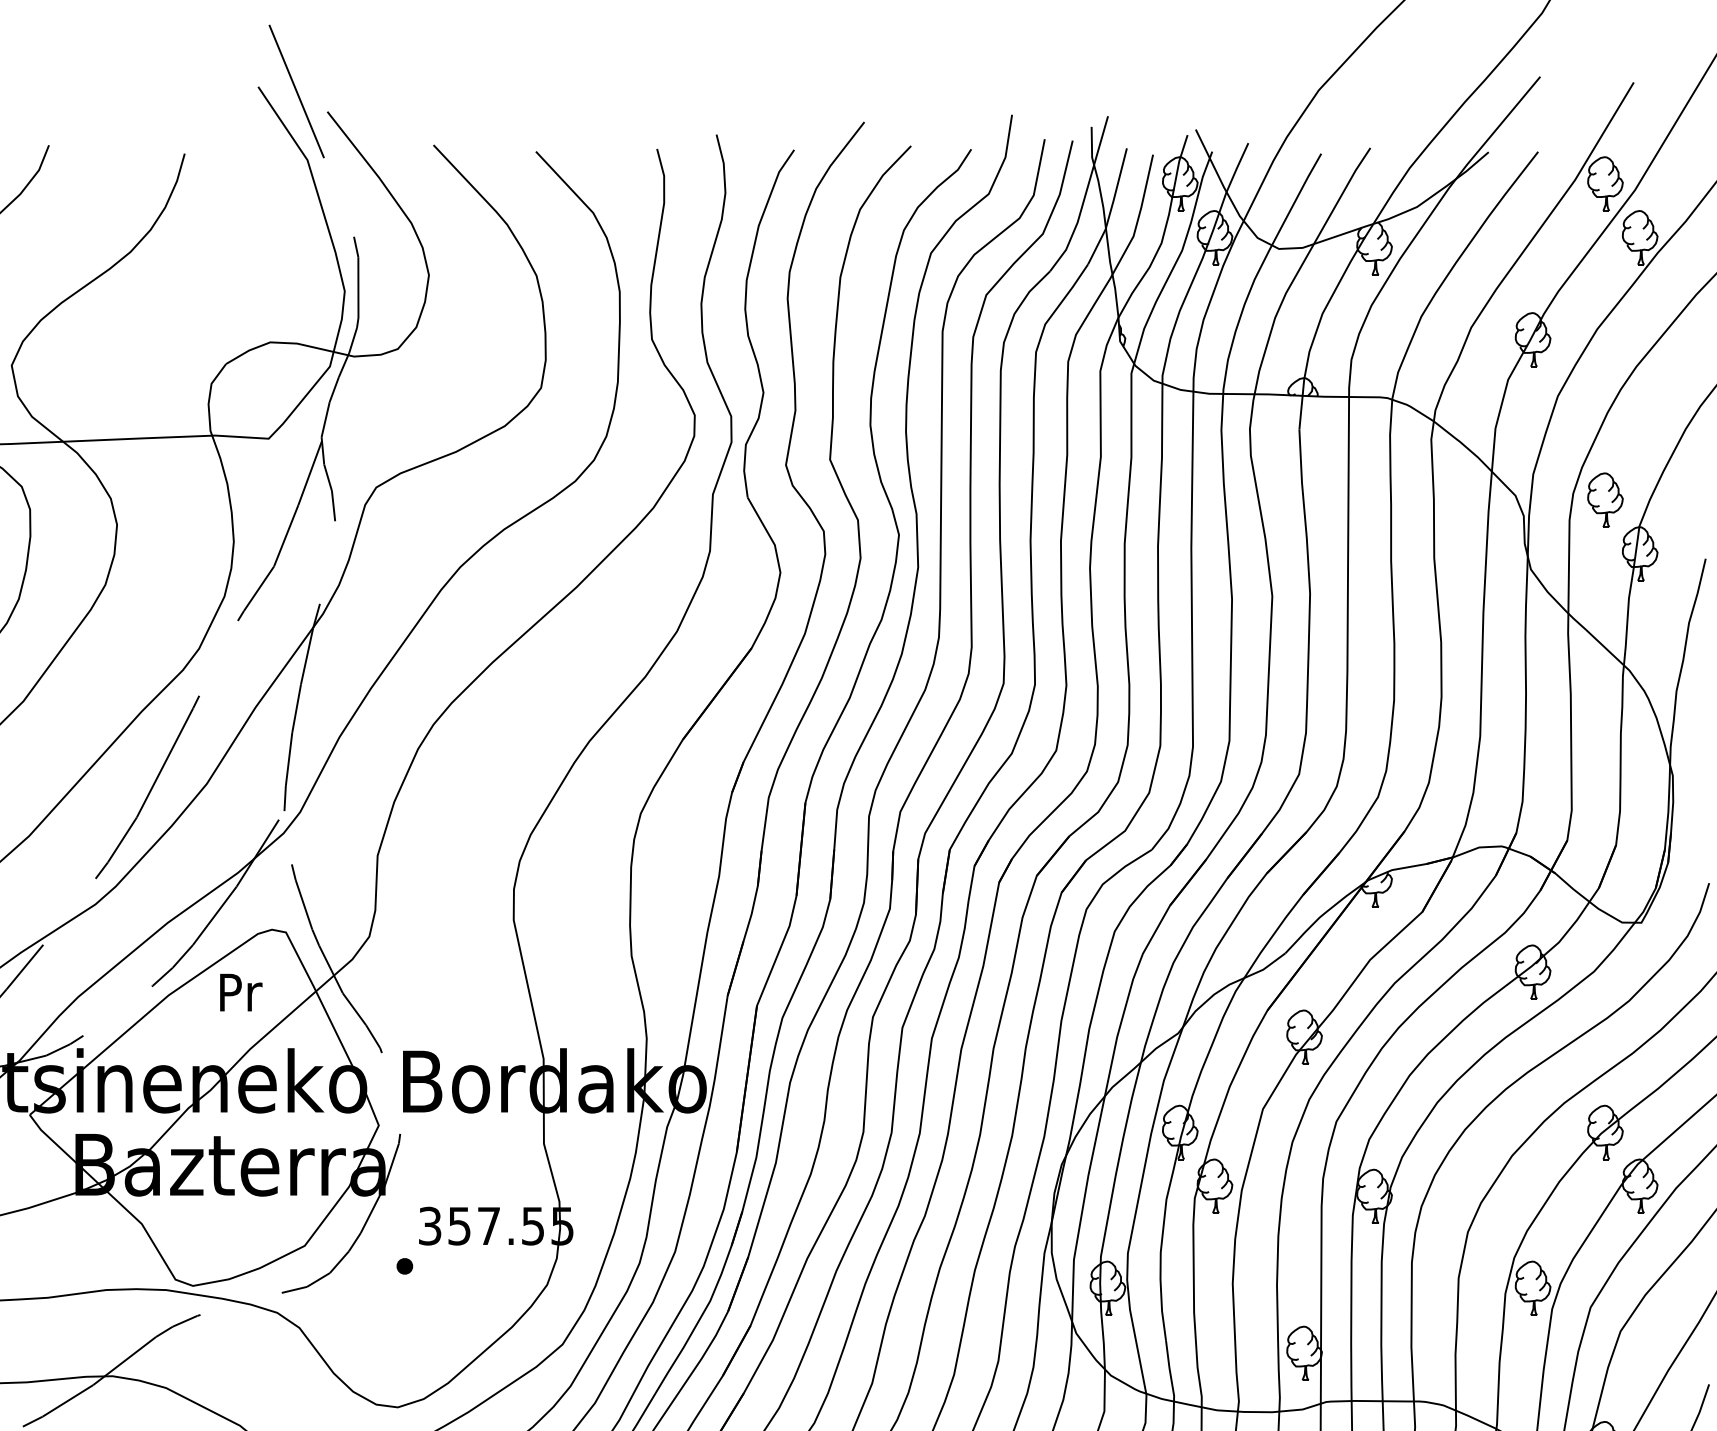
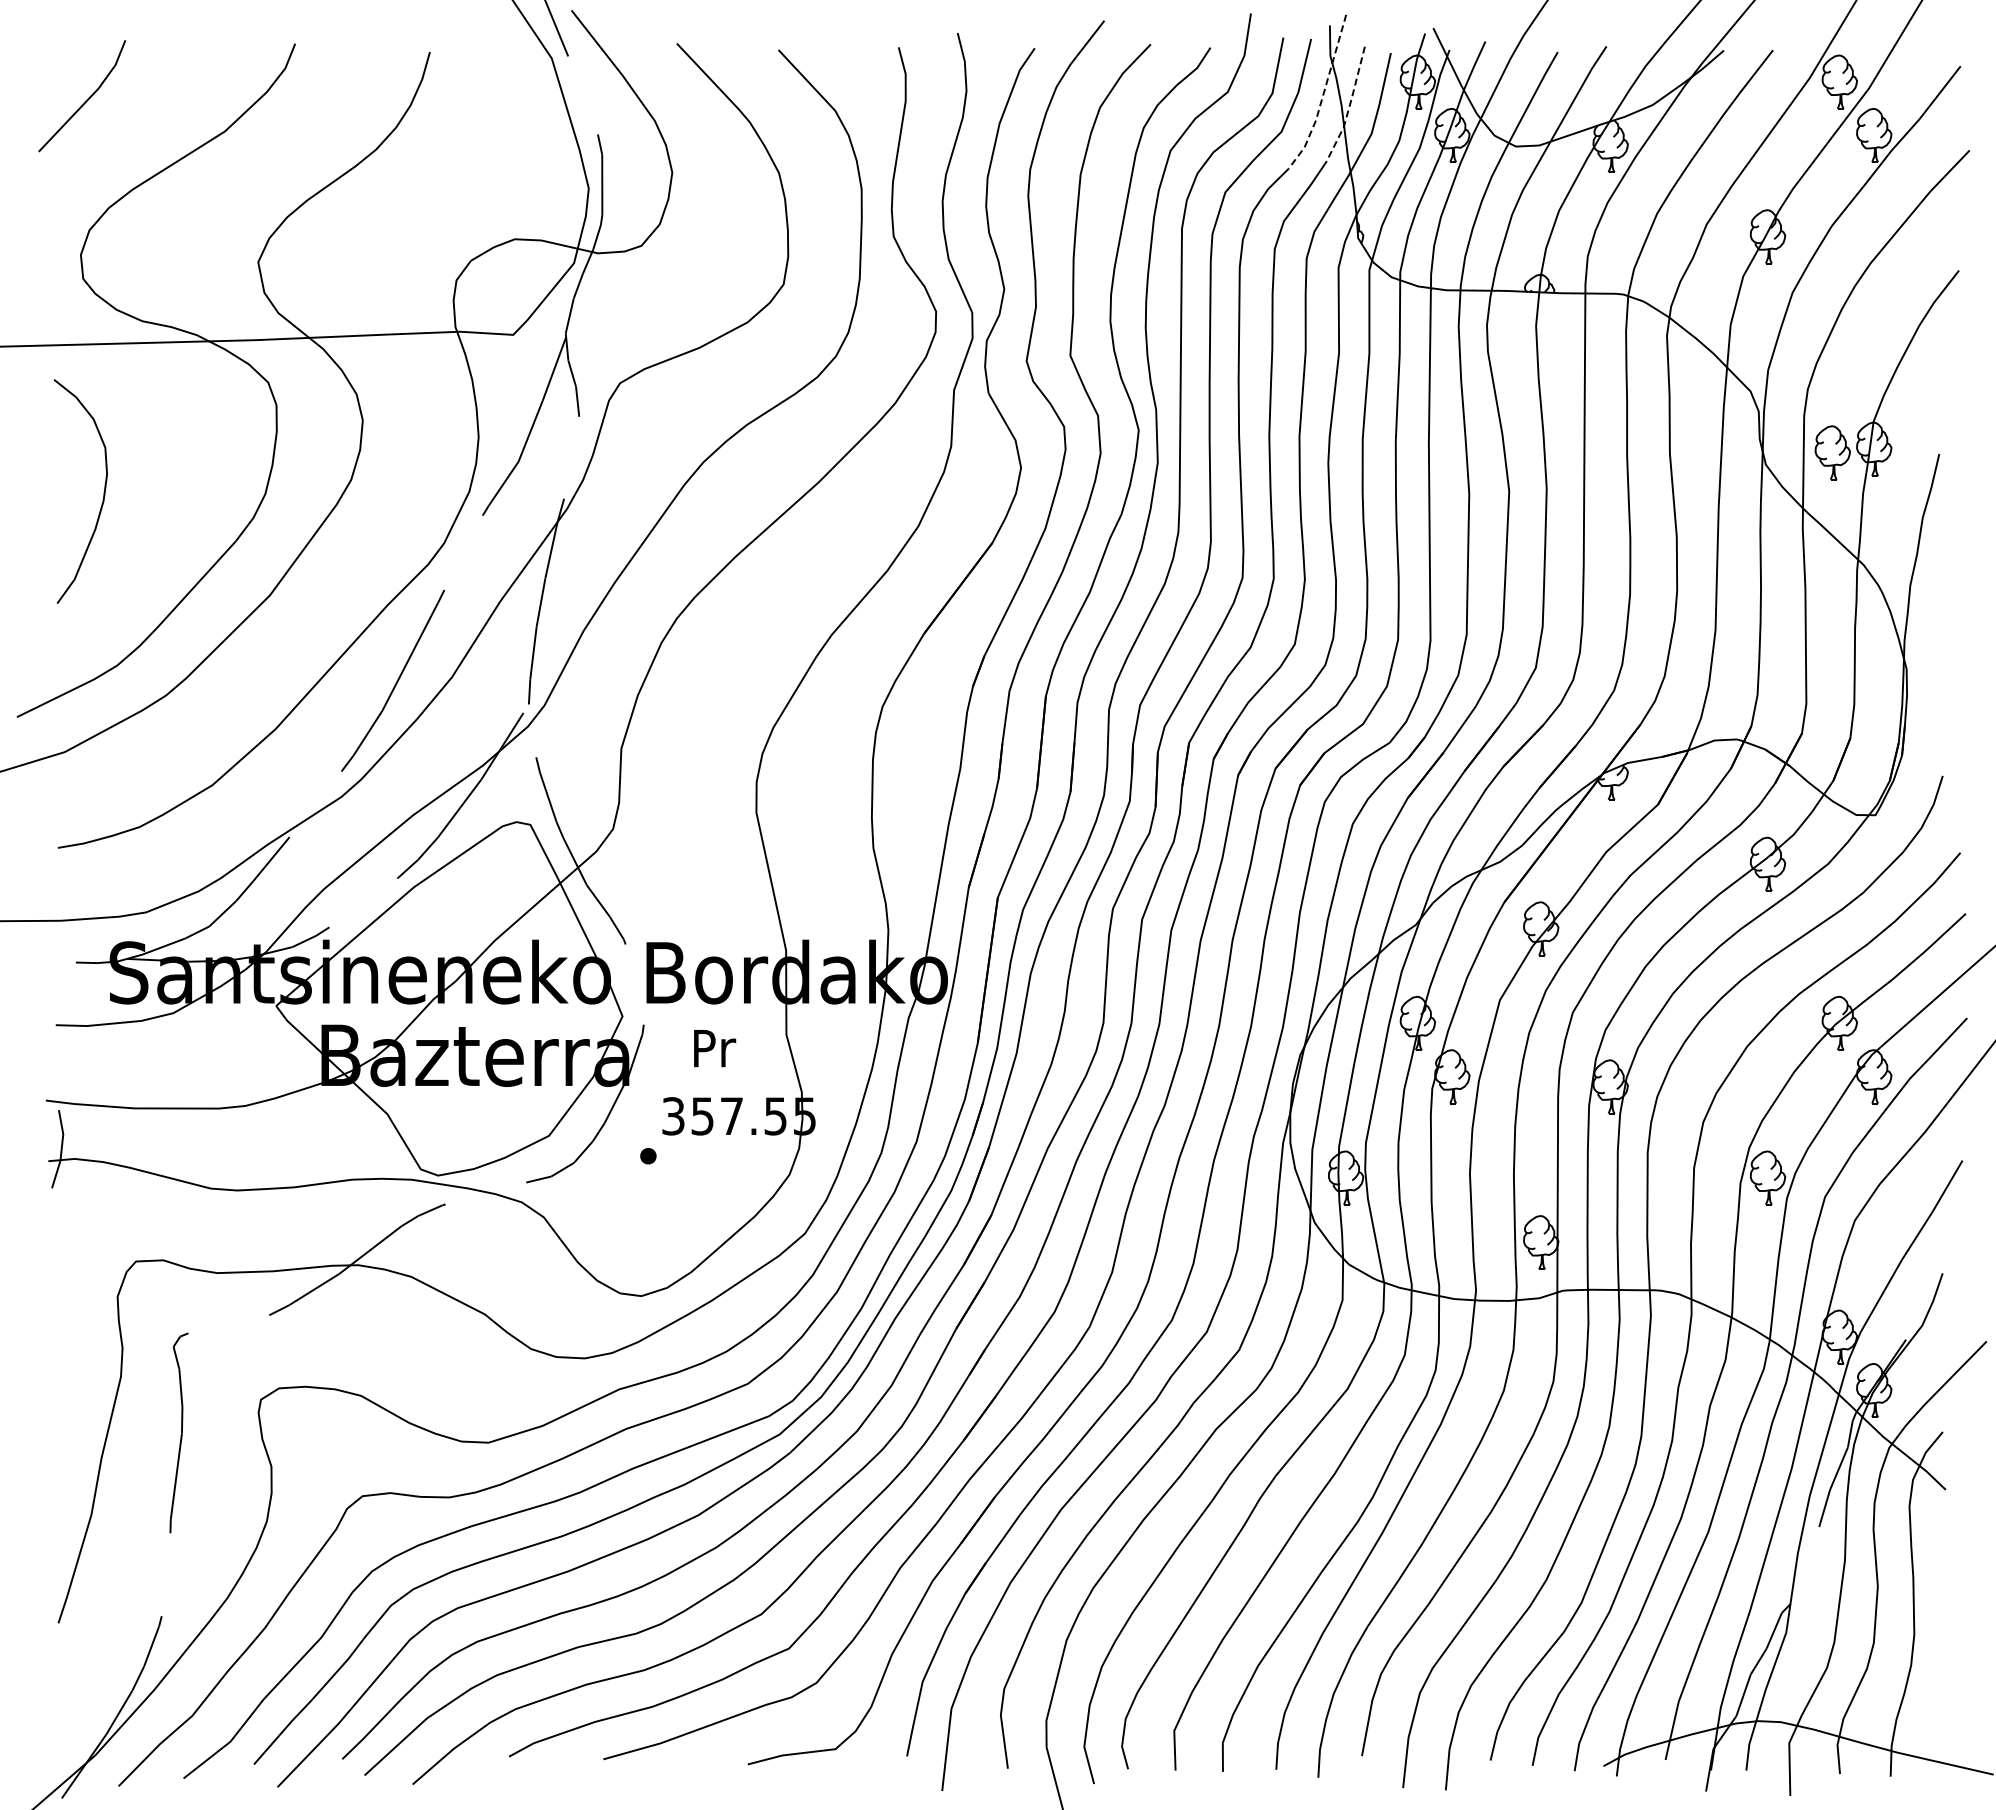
line: (1084, 198) -> (1322, 96), solid -> dashed
line: (1111, 208) -> (1349, 106), solid -> dashed
part: (1605, 499) -> (1832, 452), moved
text: (241, 992) -> (715, 1048), moved

